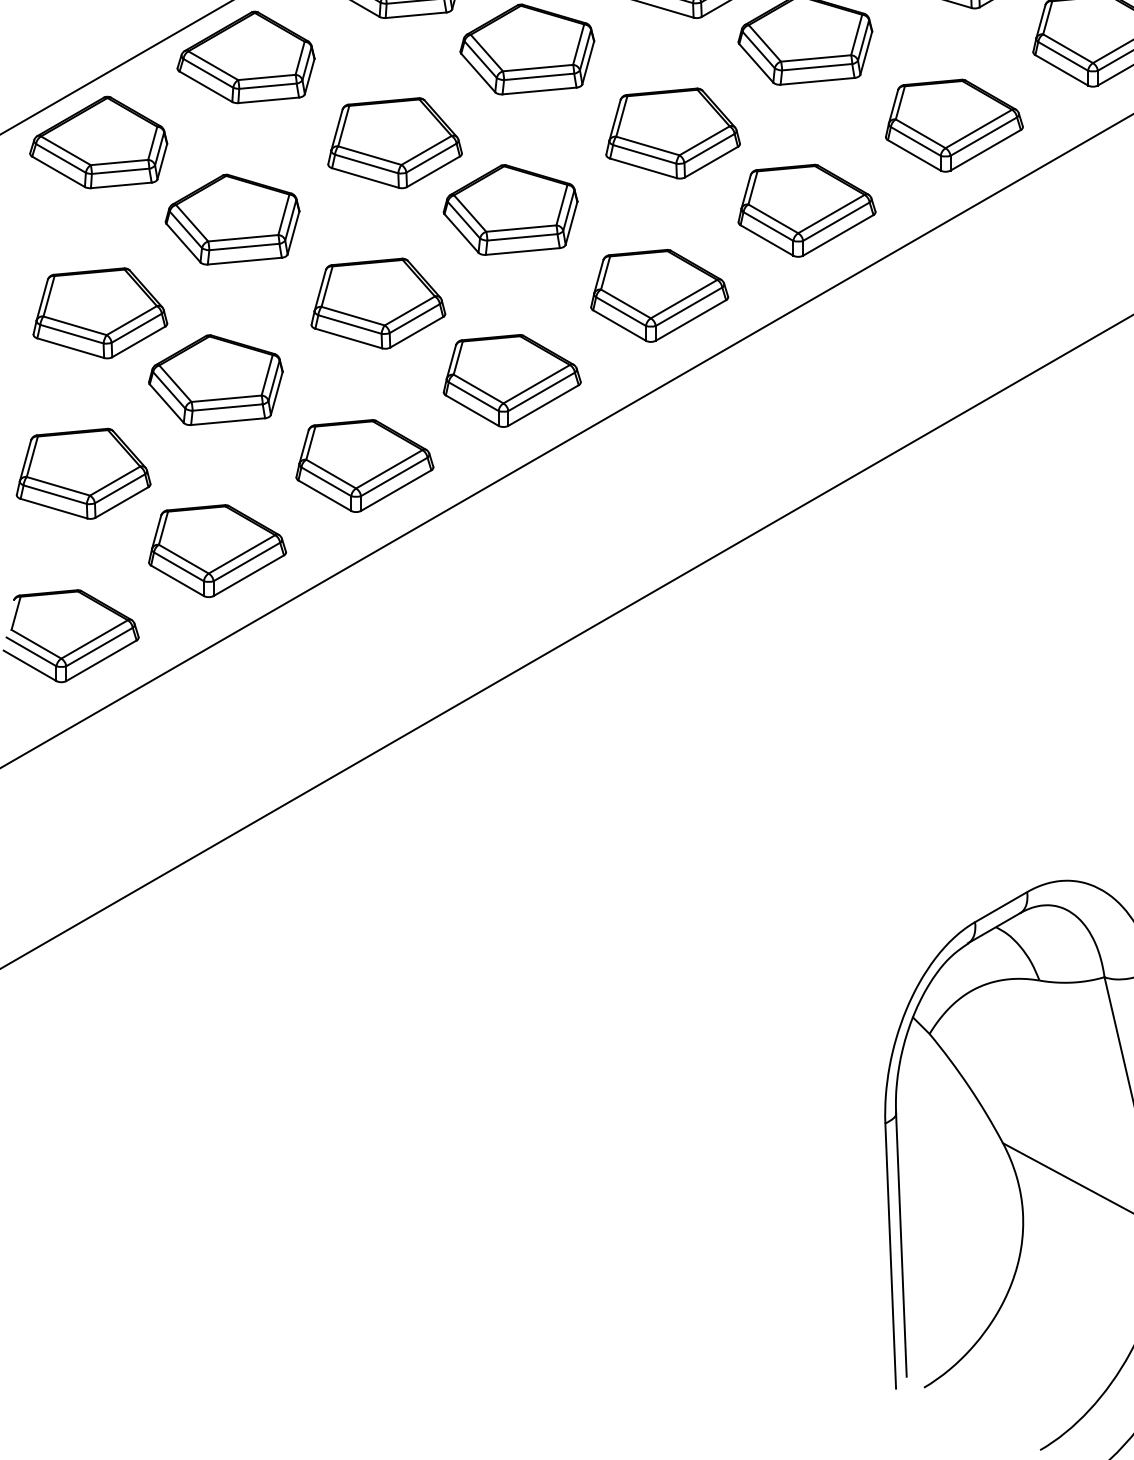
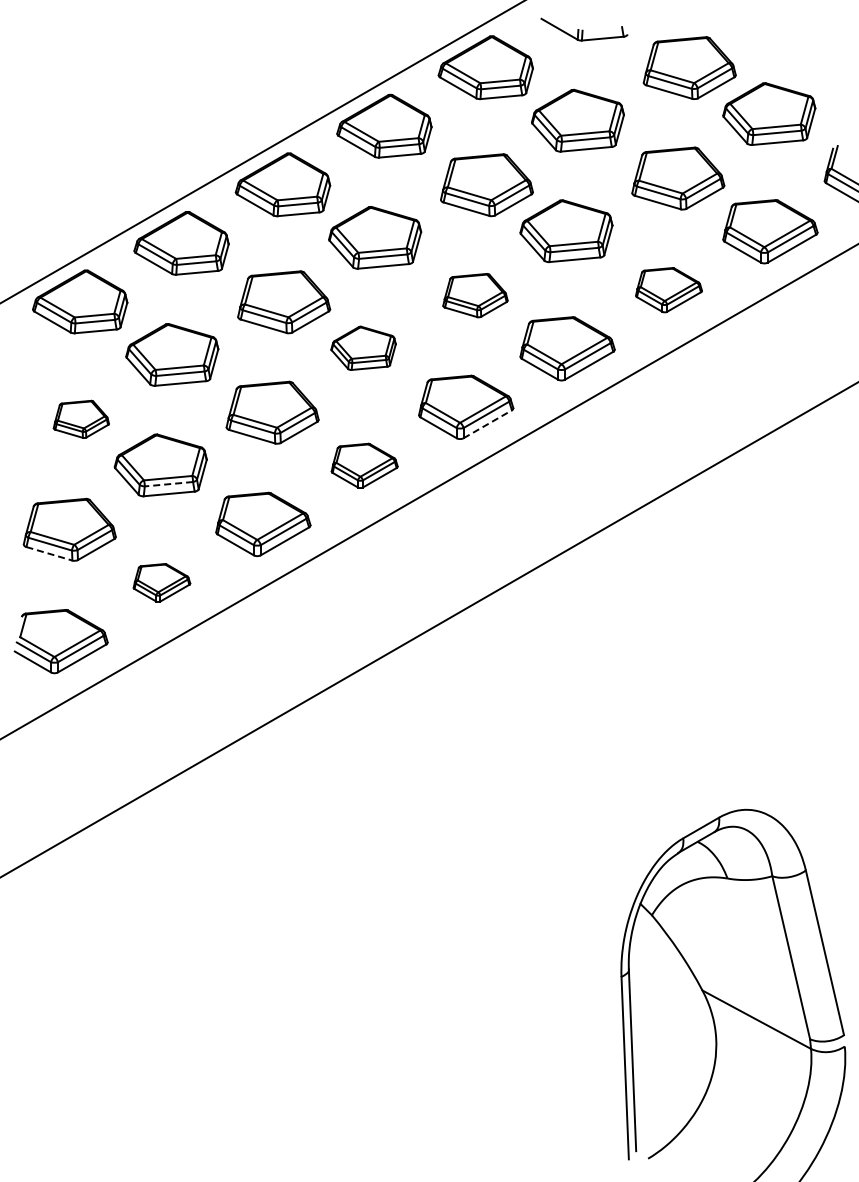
part: (953, 124) -> (668, 289), size x0.7
part: (673, 133) -> (475, 295), size x0.7
part: (510, 210) -> (363, 348), size x0.7
part: (100, 313) -> (81, 419), size x0.6
line: (690, 320) -> (487, 424), solid -> dashed
part: (511, 380) -> (364, 465), size x0.7
line: (227, 407) -> (168, 484), solid -> dashed
line: (54, 508) -> (49, 553), solid -> dashed
part: (216, 550) -> (161, 582), size x0.6

